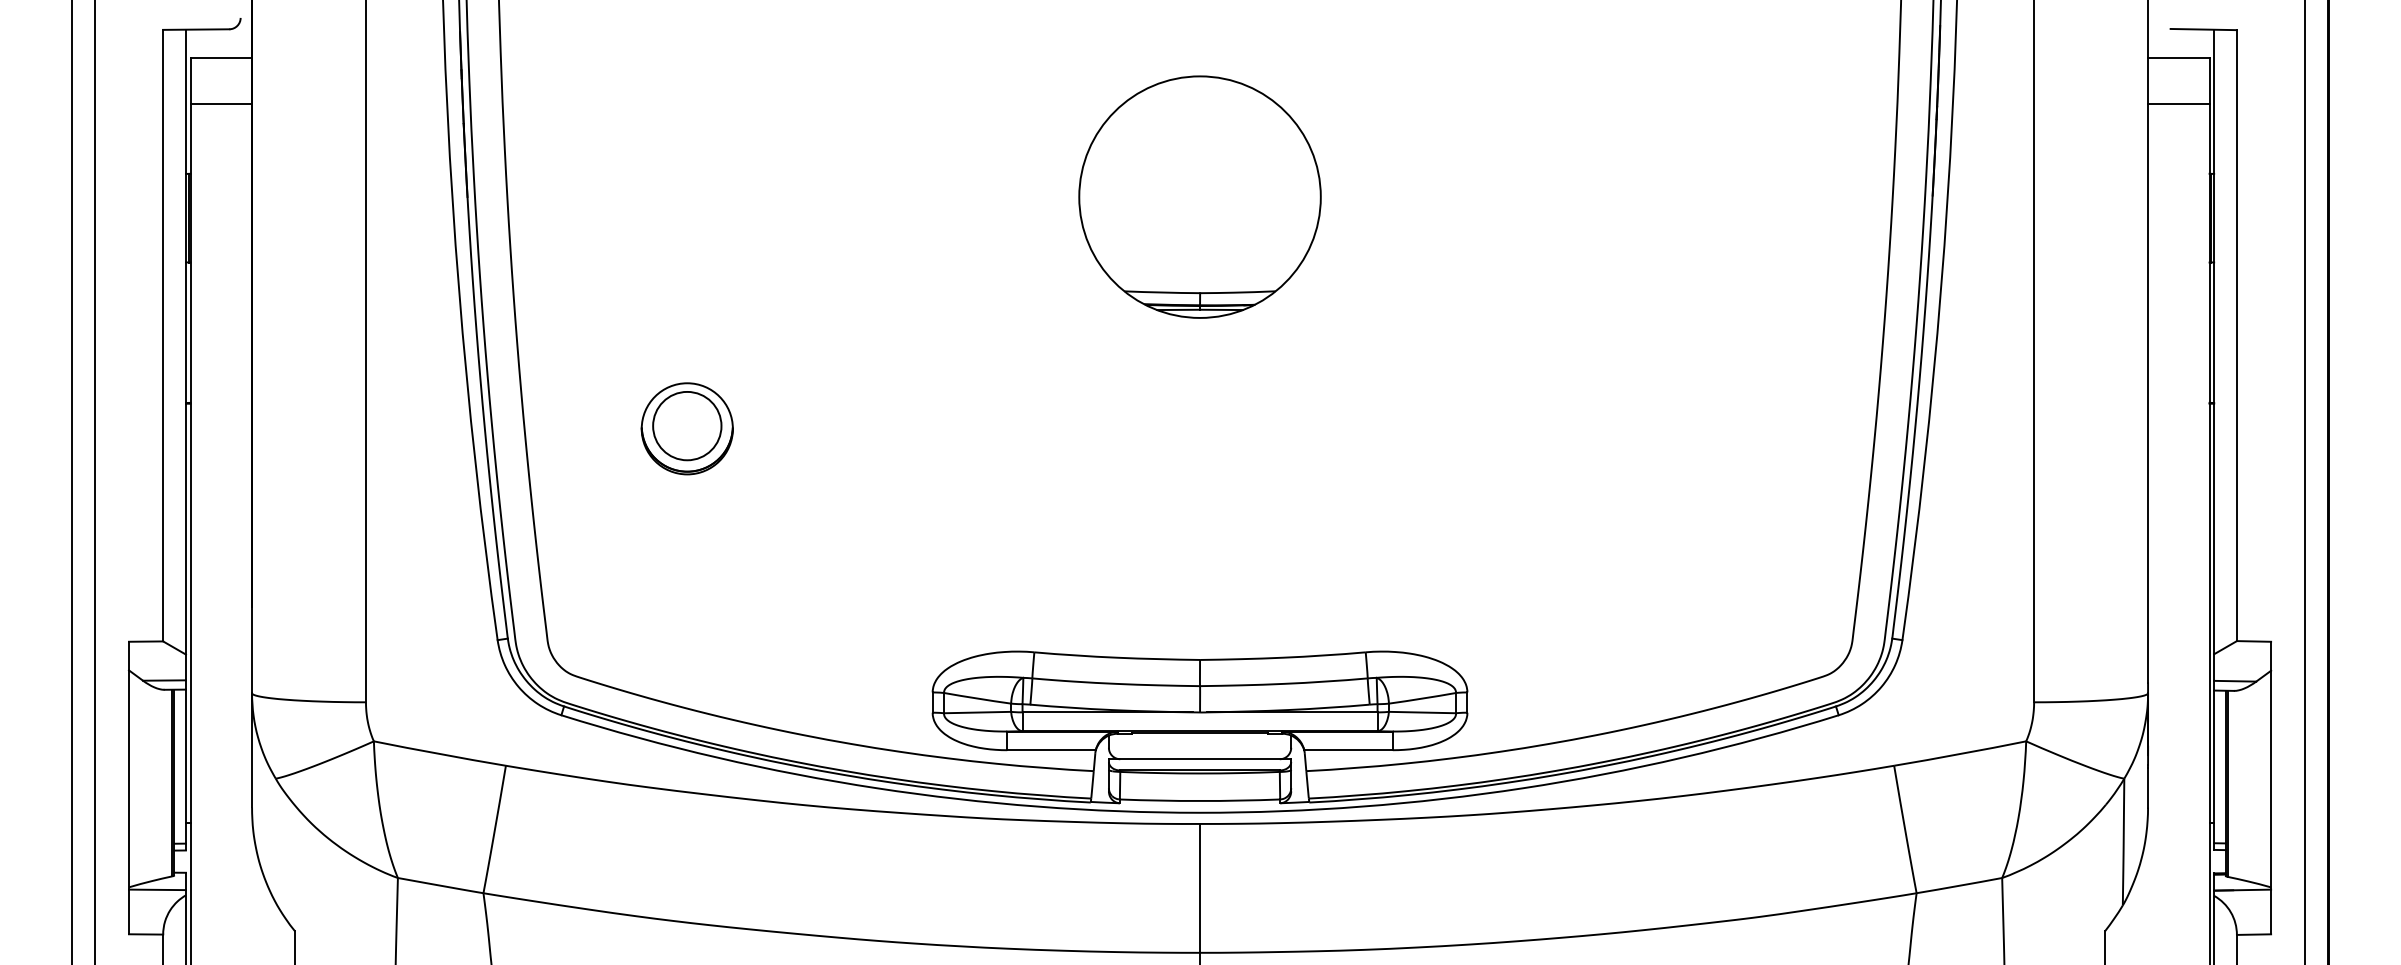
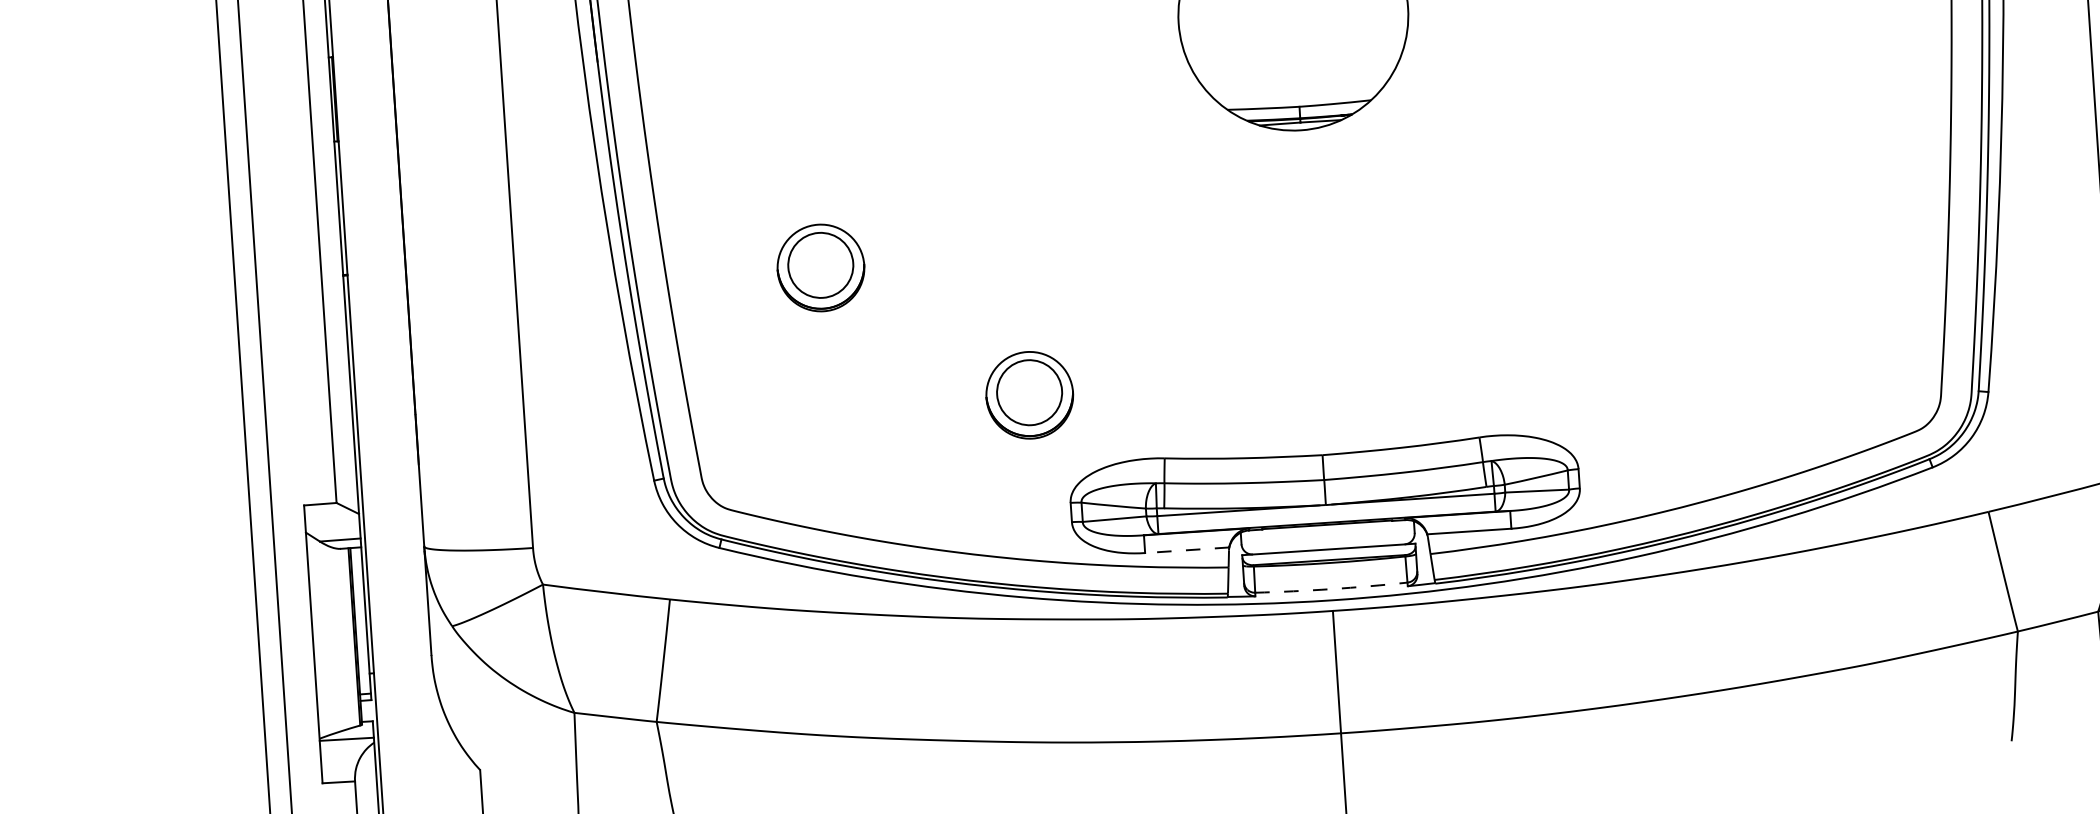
part: (896, 576) -> (1028, 395), added
line: (1051, 750) -> (1187, 550), solid -> dashed
arc: (1200, 801) -> (1331, 589), solid -> dashed

